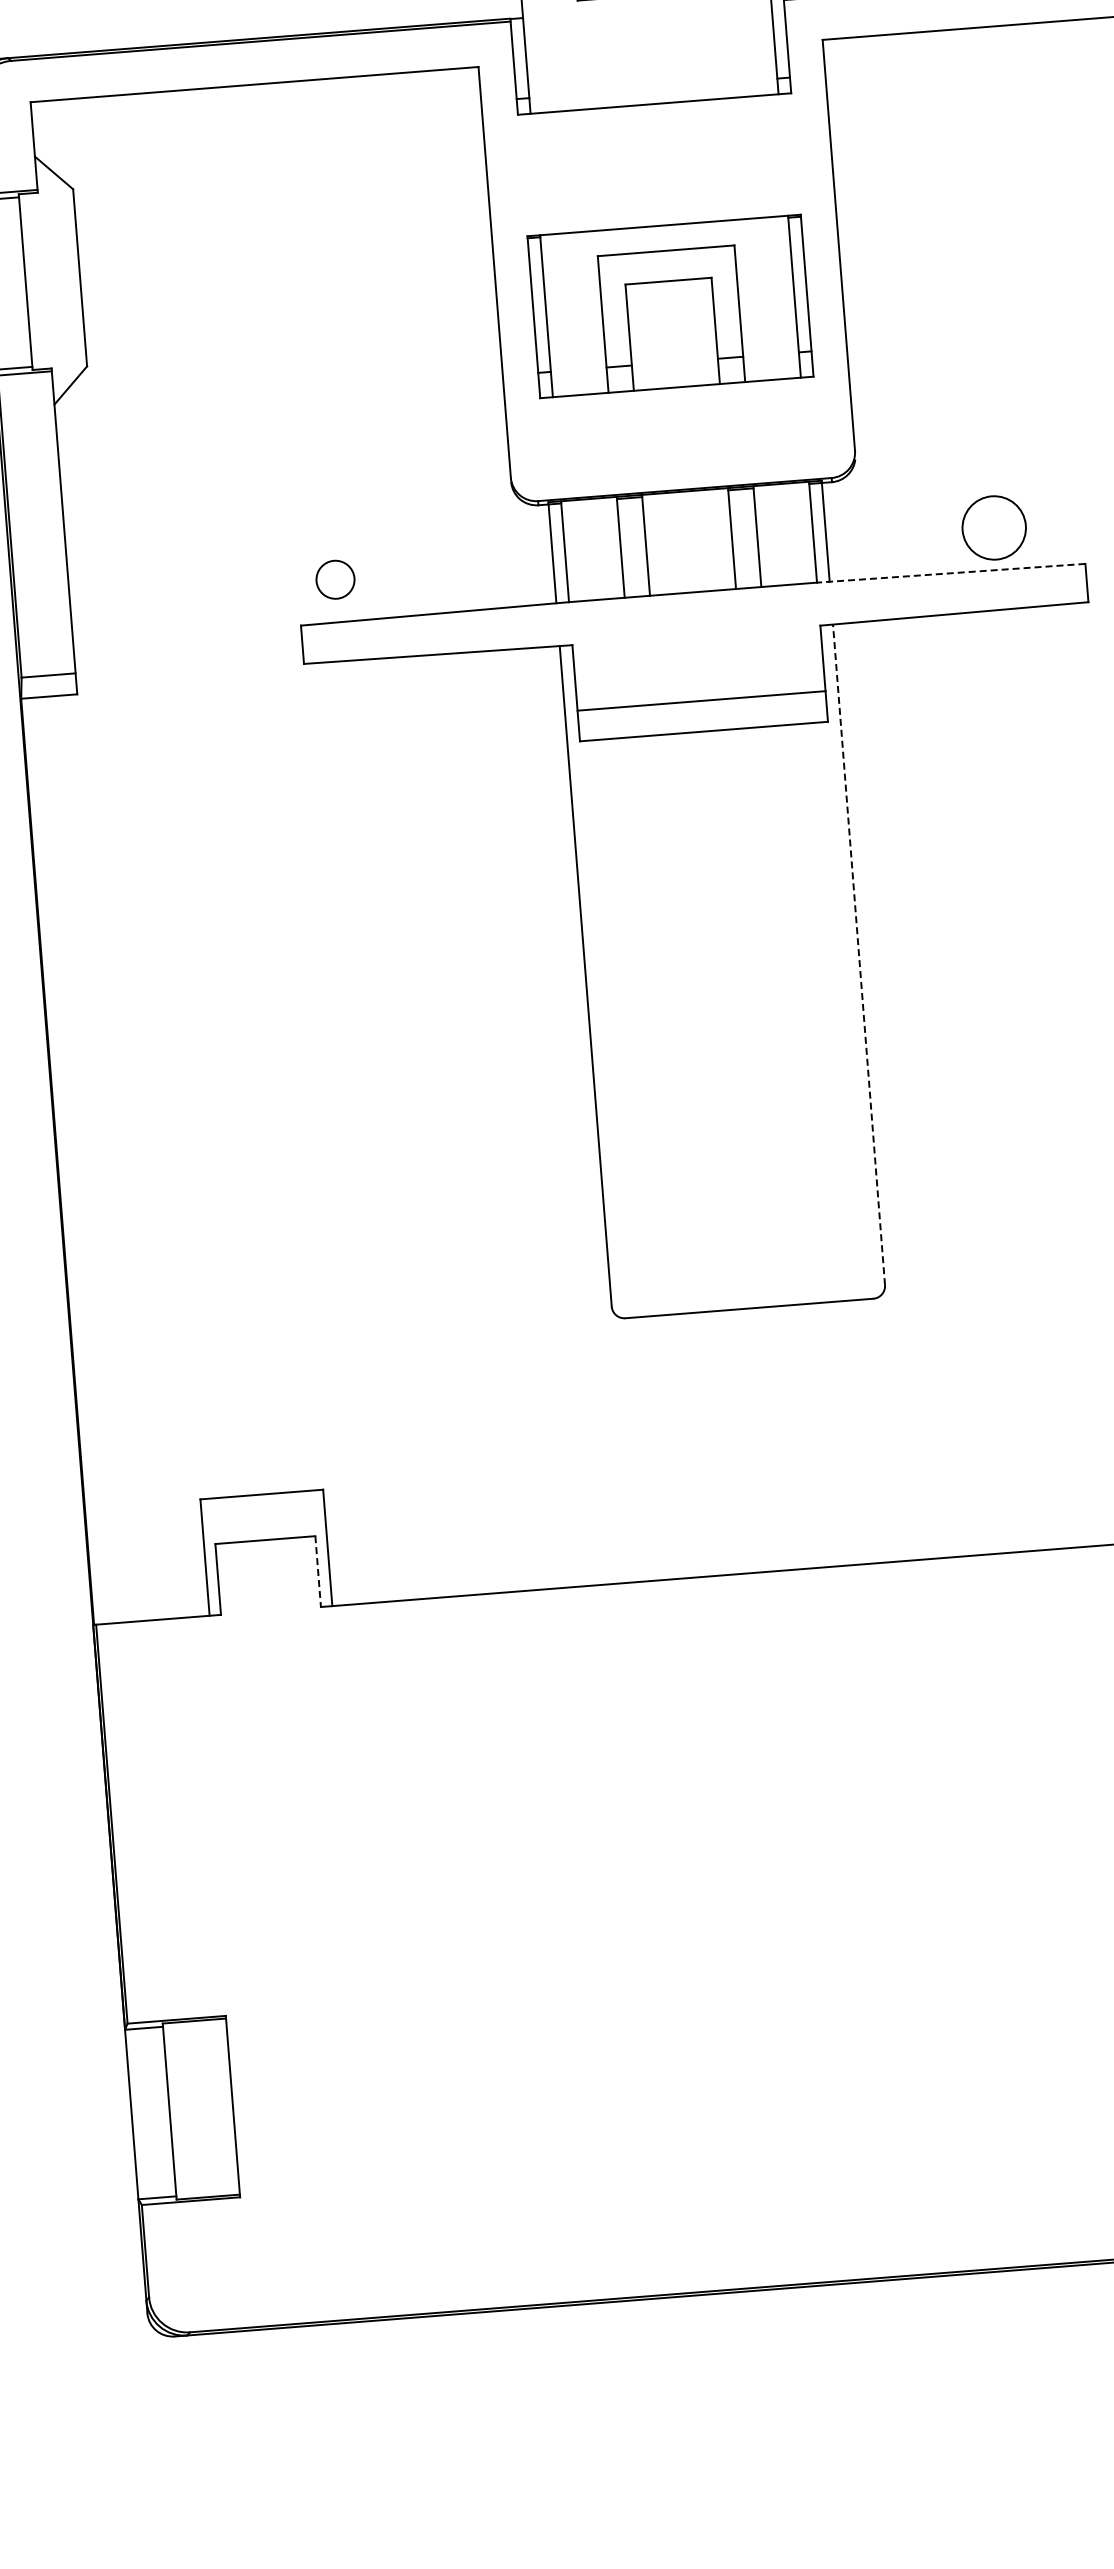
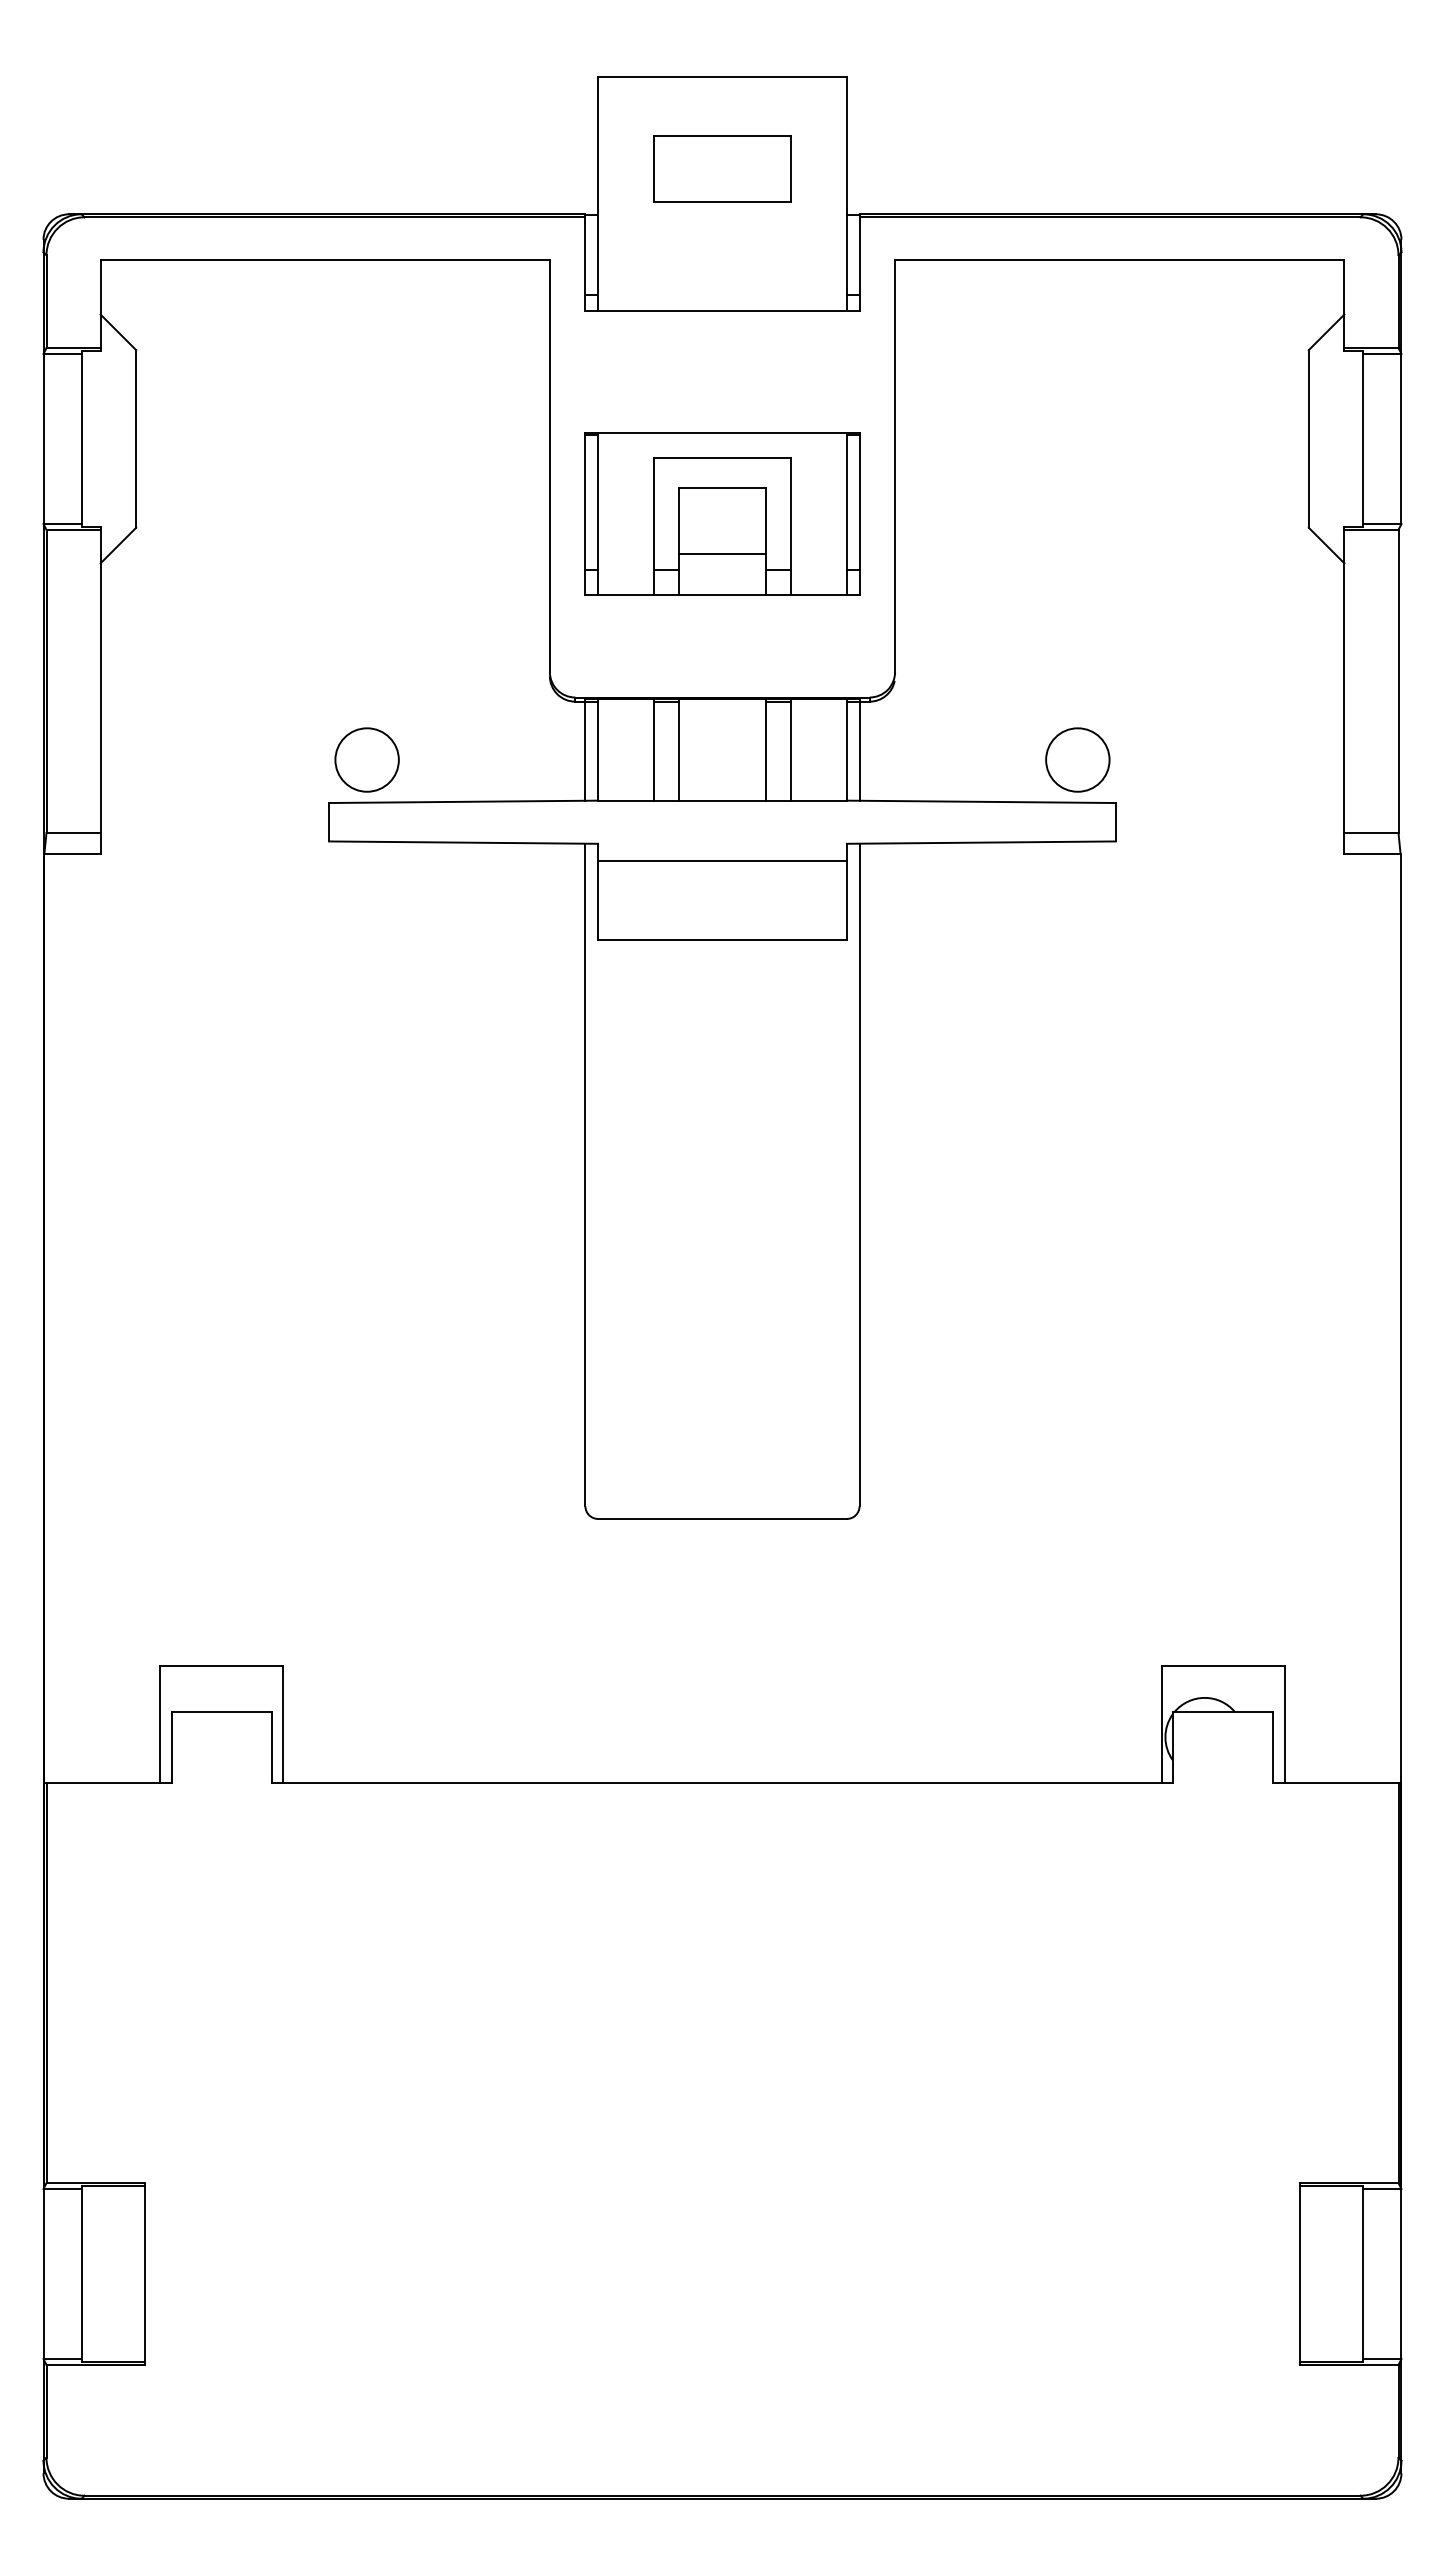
line: (673, 346) -> (722, 553), added
circle: (993, 527) -> (1077, 759), moved
line: (951, 572) -> (981, 801), dashed -> solid
circle: (334, 579) -> (366, 759), size x1.67
line: (701, 700) -> (722, 860), moved
line: (858, 954) -> (859, 1174), dashed -> solid
line: (317, 1571) -> (271, 1747), dashed -> solid

